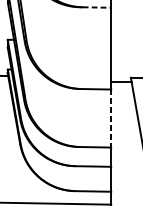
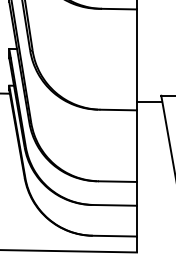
line: (97, 7) -> (119, 9), dashed -> solid
line: (111, 118) -> (137, 146), dashed -> solid

